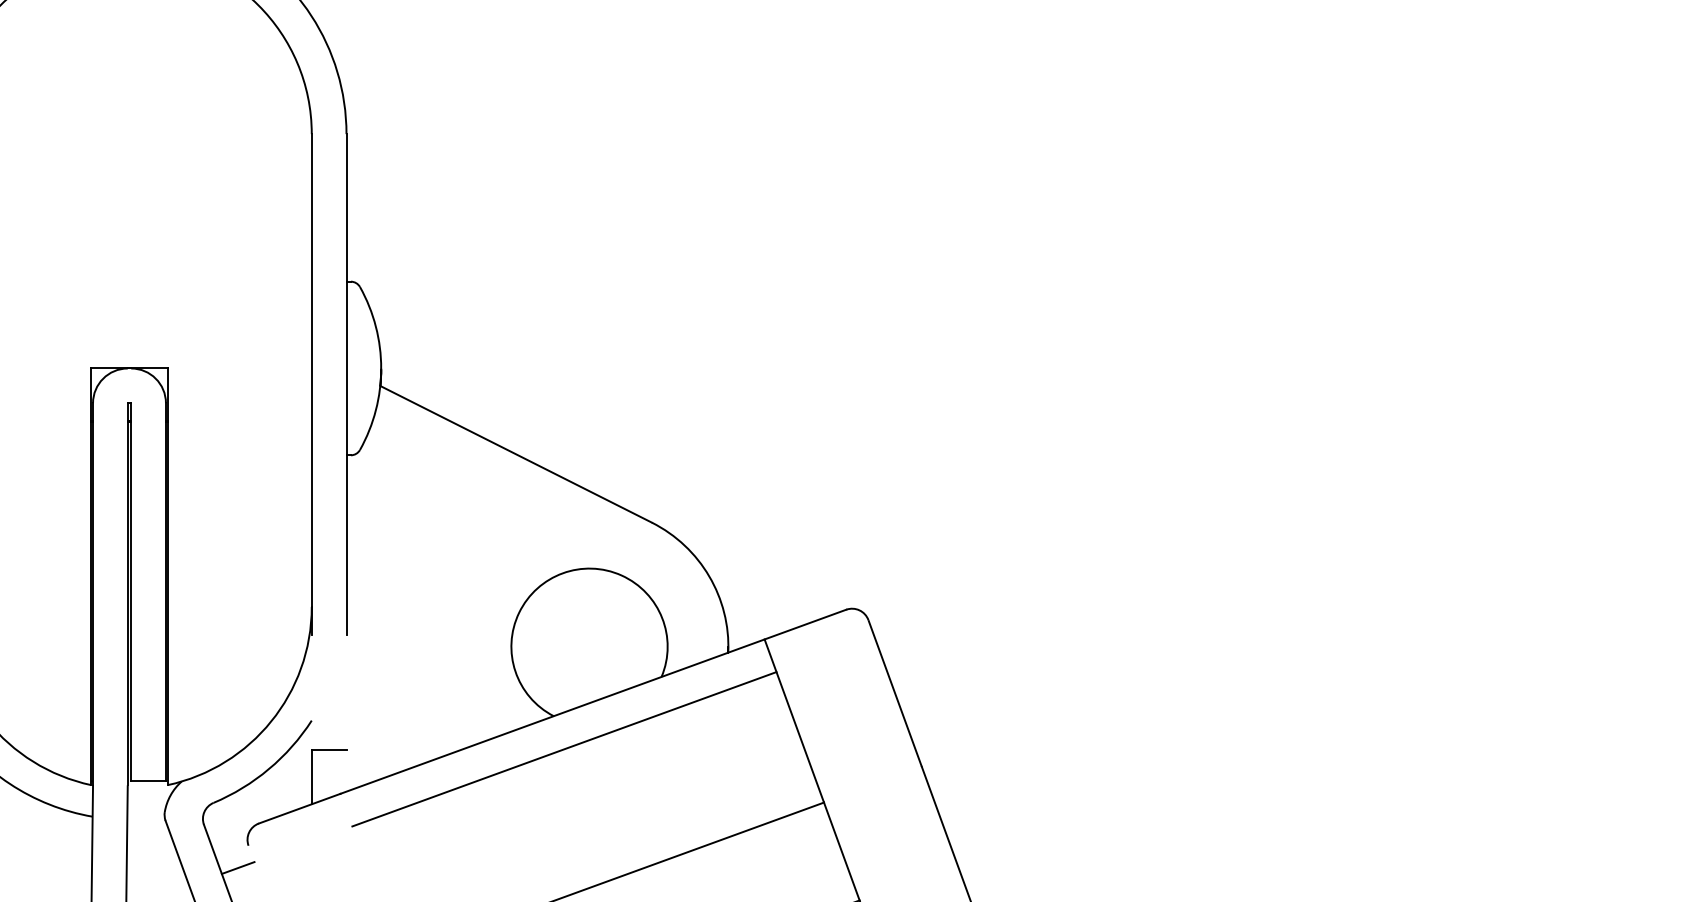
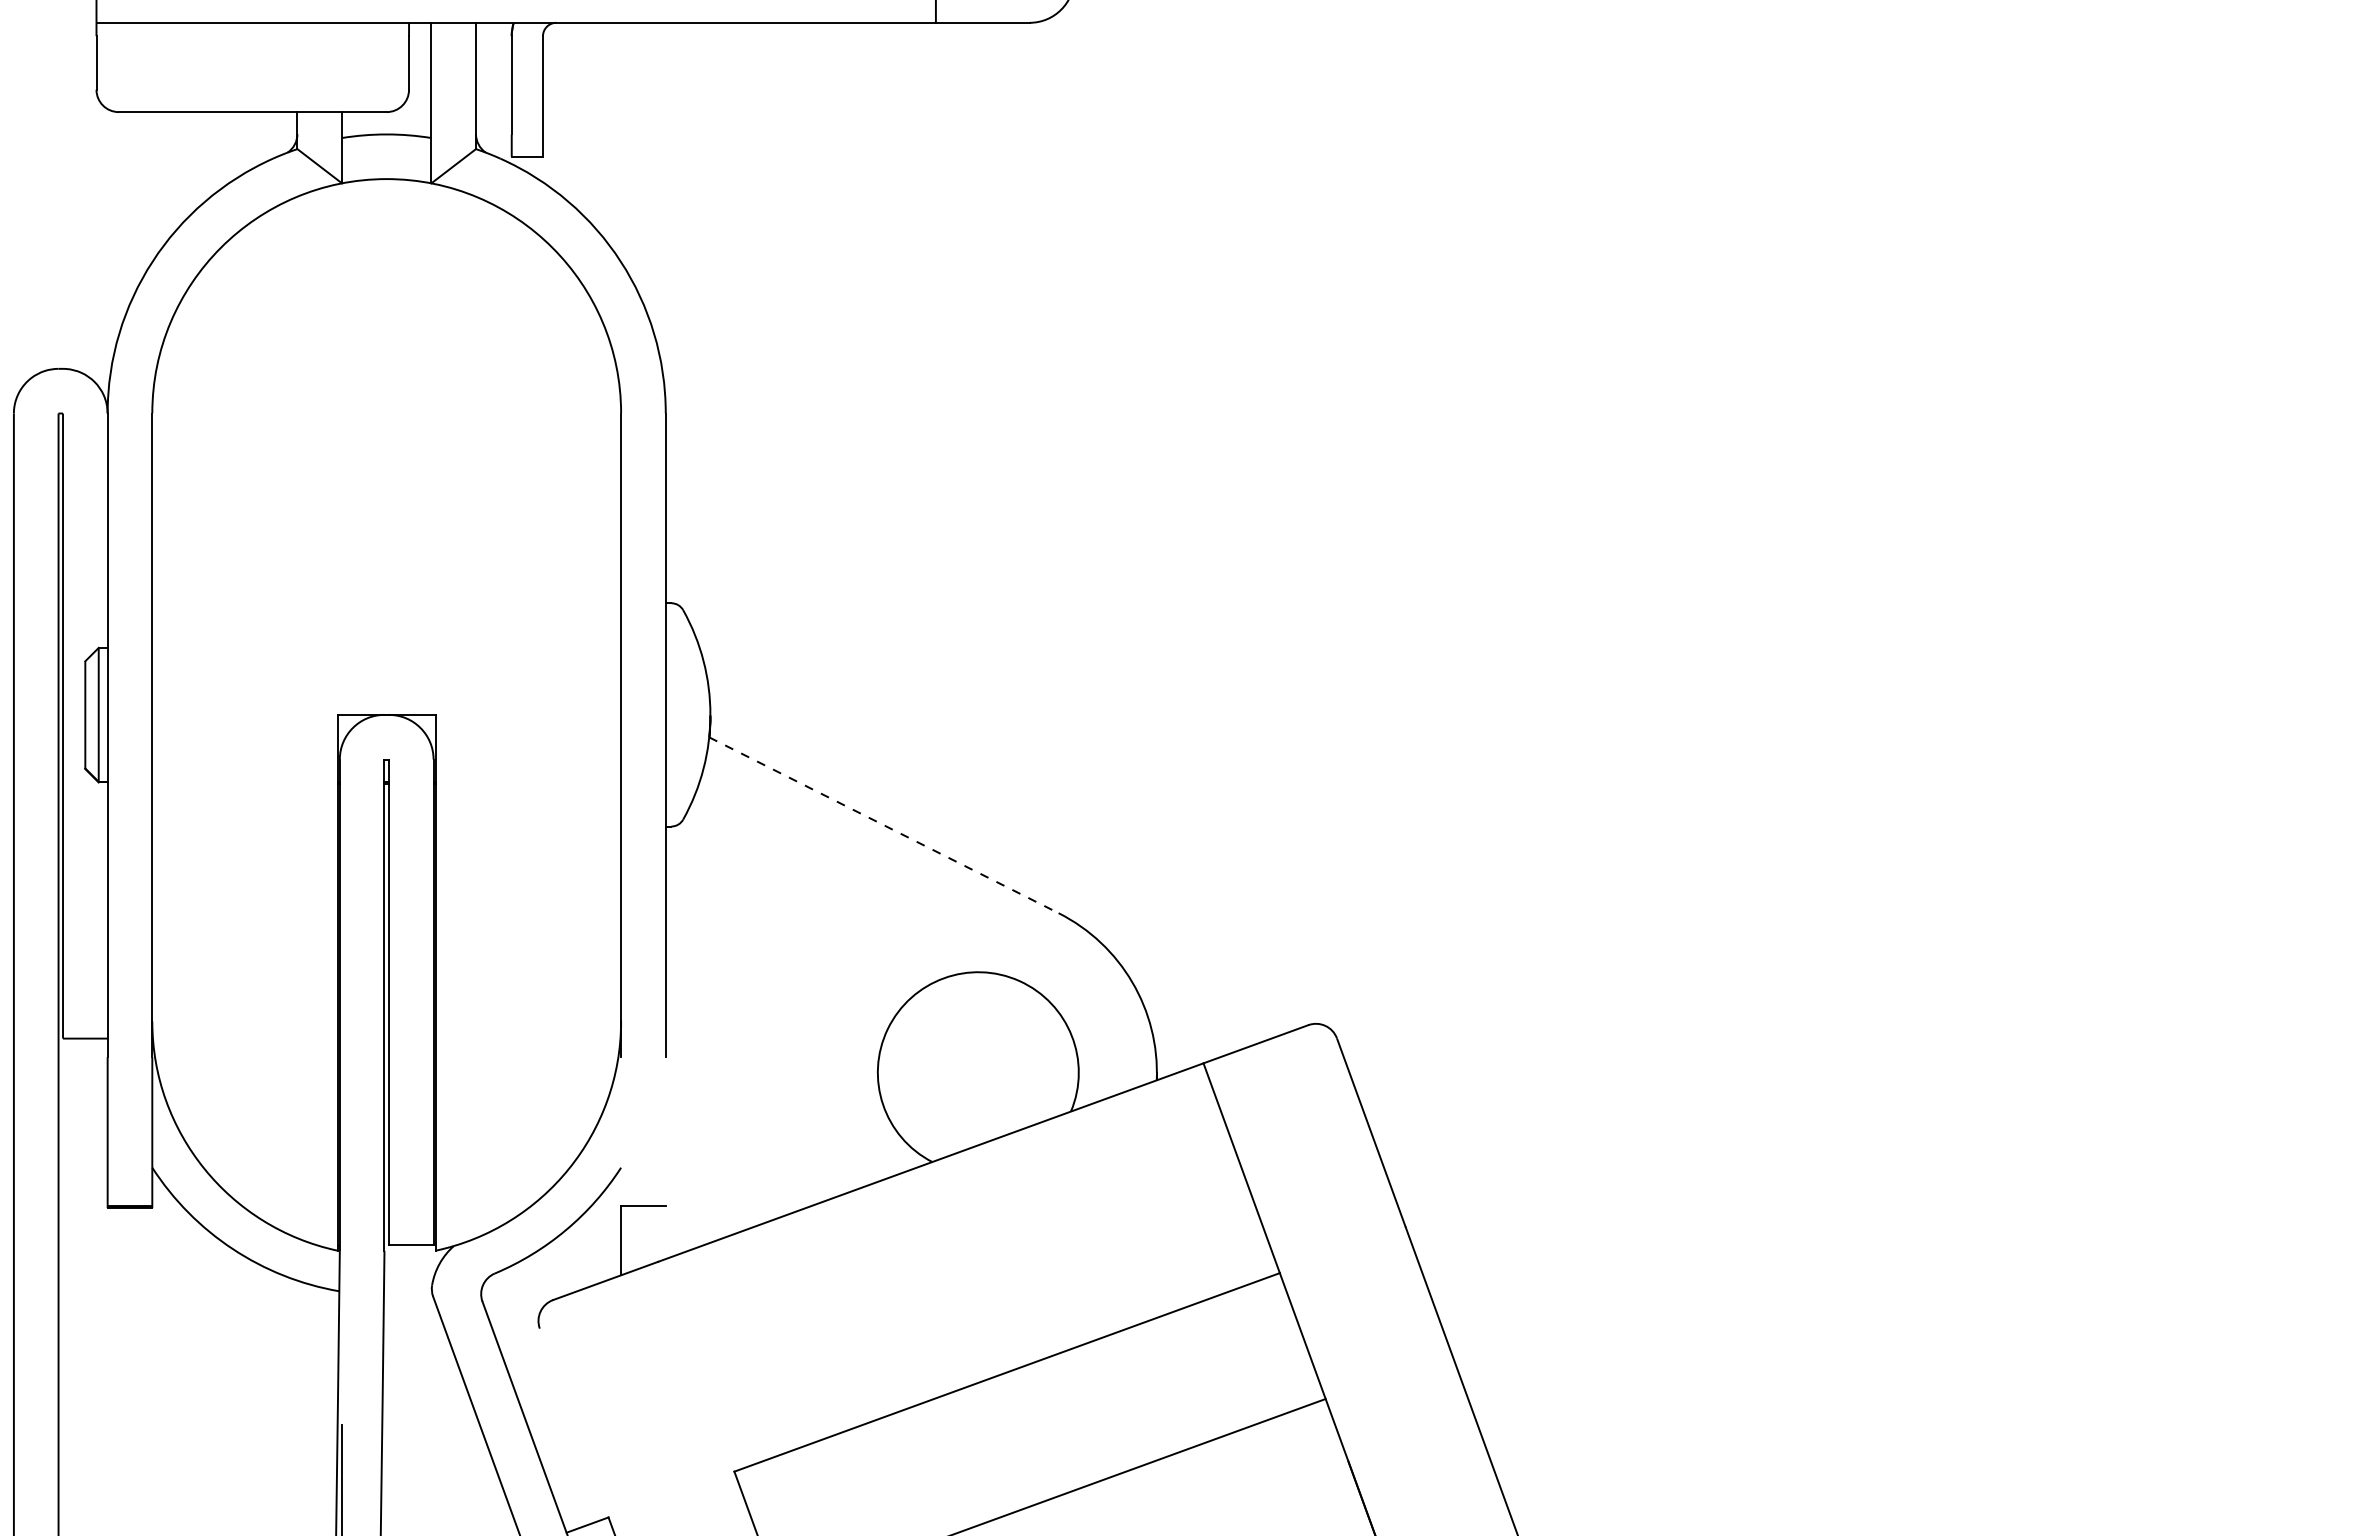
line: (515, 454) -> (883, 825), solid -> dashed
line: (564, 749) -> (945, 1204), removed
line: (238, 867) -> (526, 1356), removed

